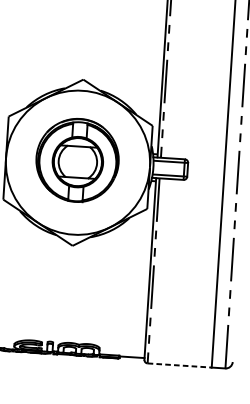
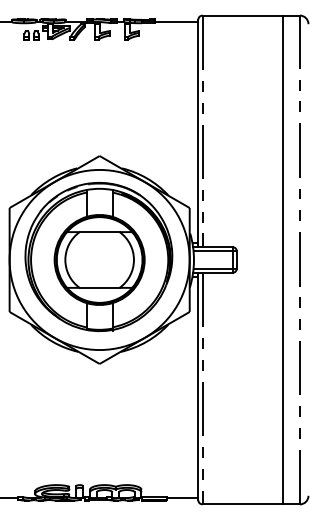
part: (77, 160) -> (98, 257), size x1.43
line: (180, 365) -> (243, 504), dashed -> solid

